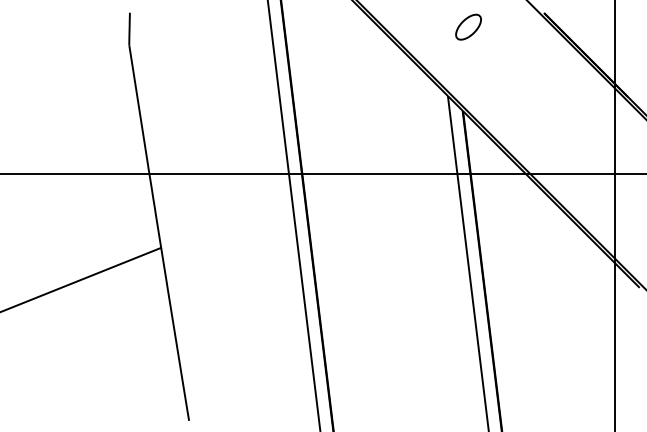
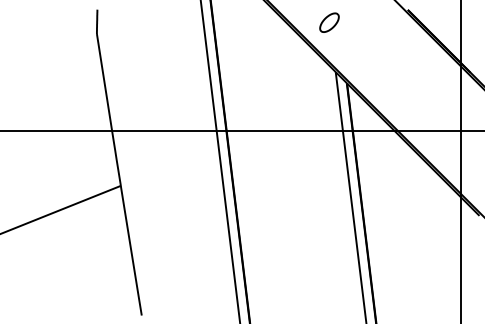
part: (468, 26) -> (329, 22), moved

